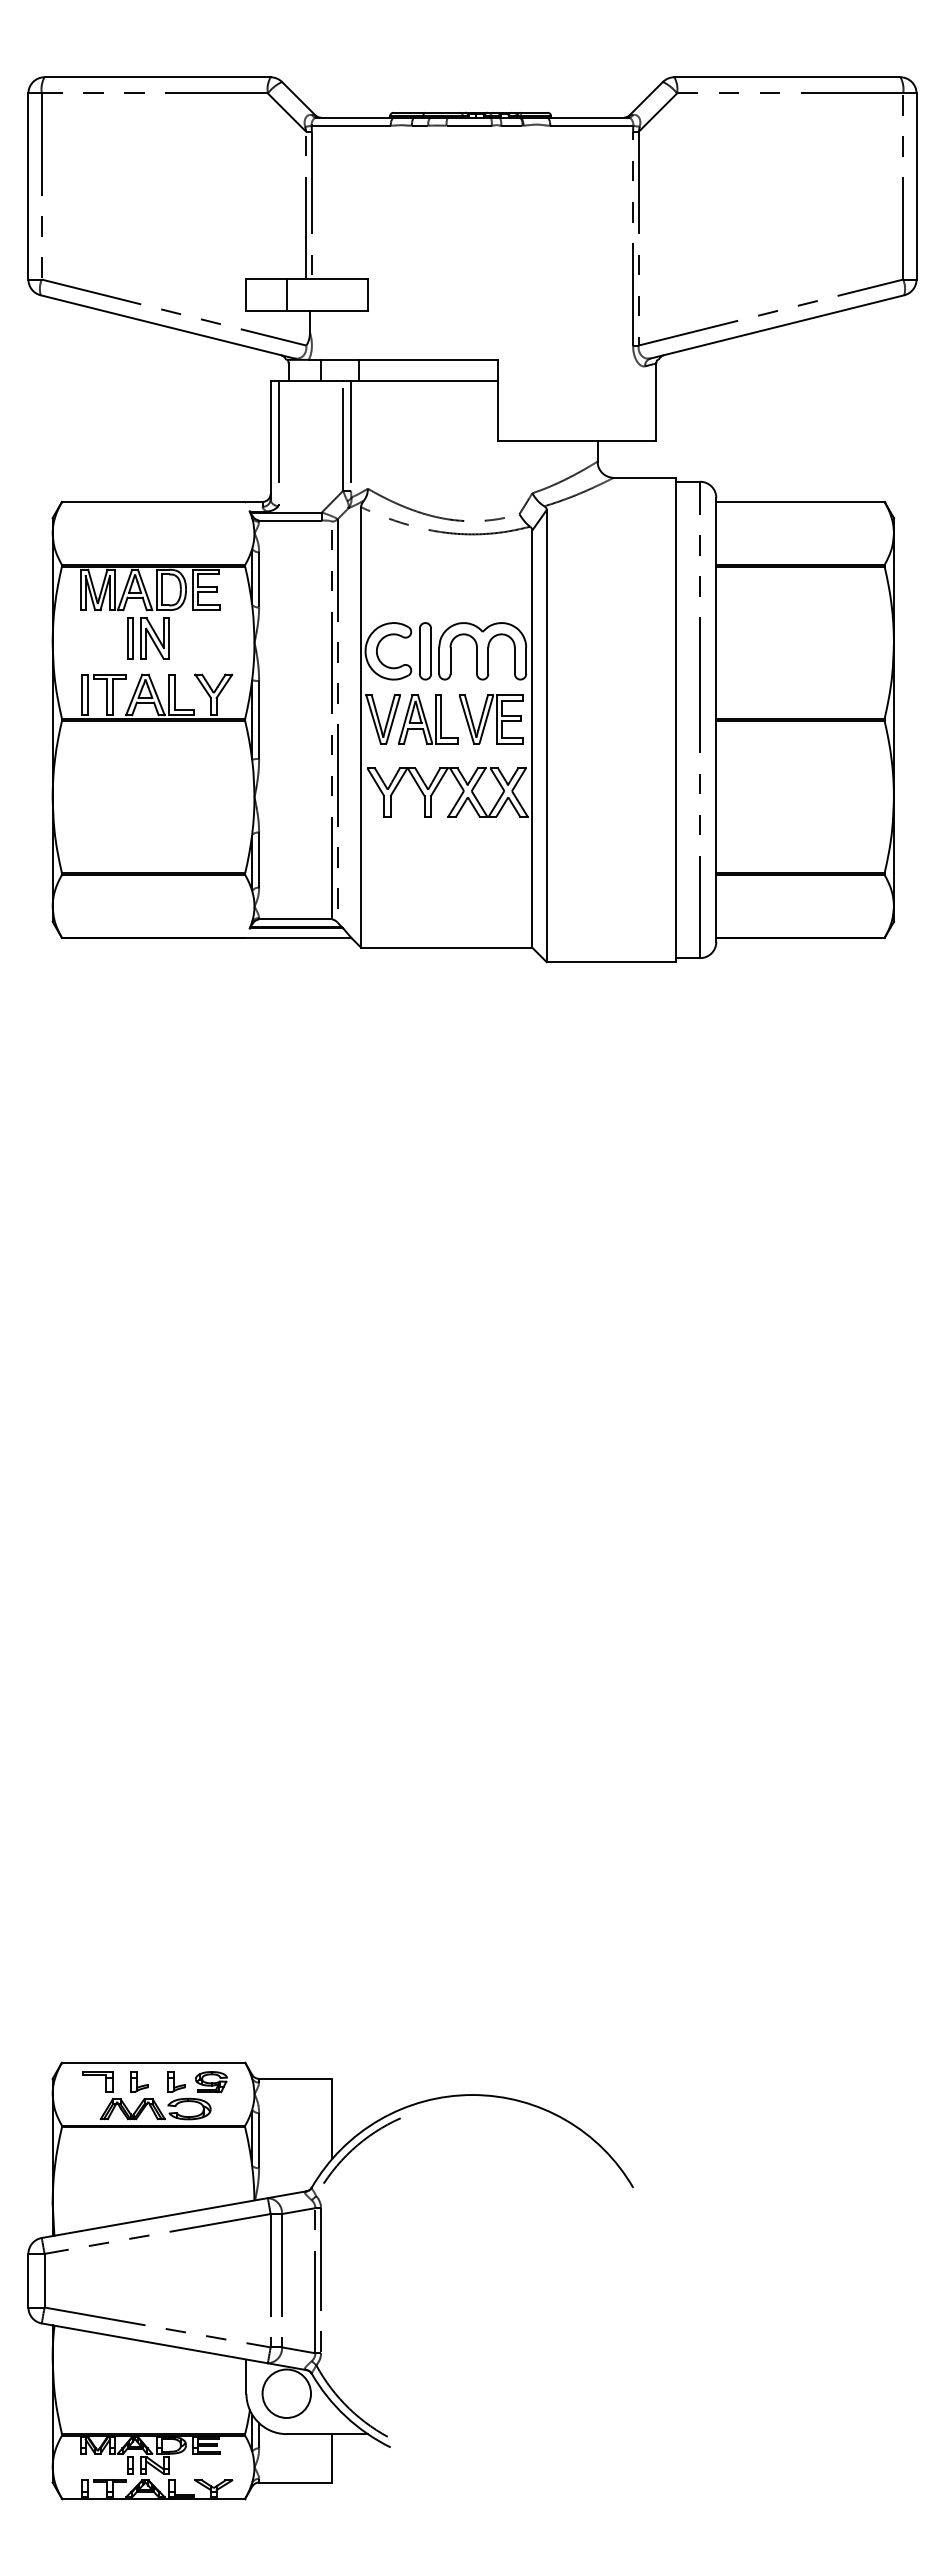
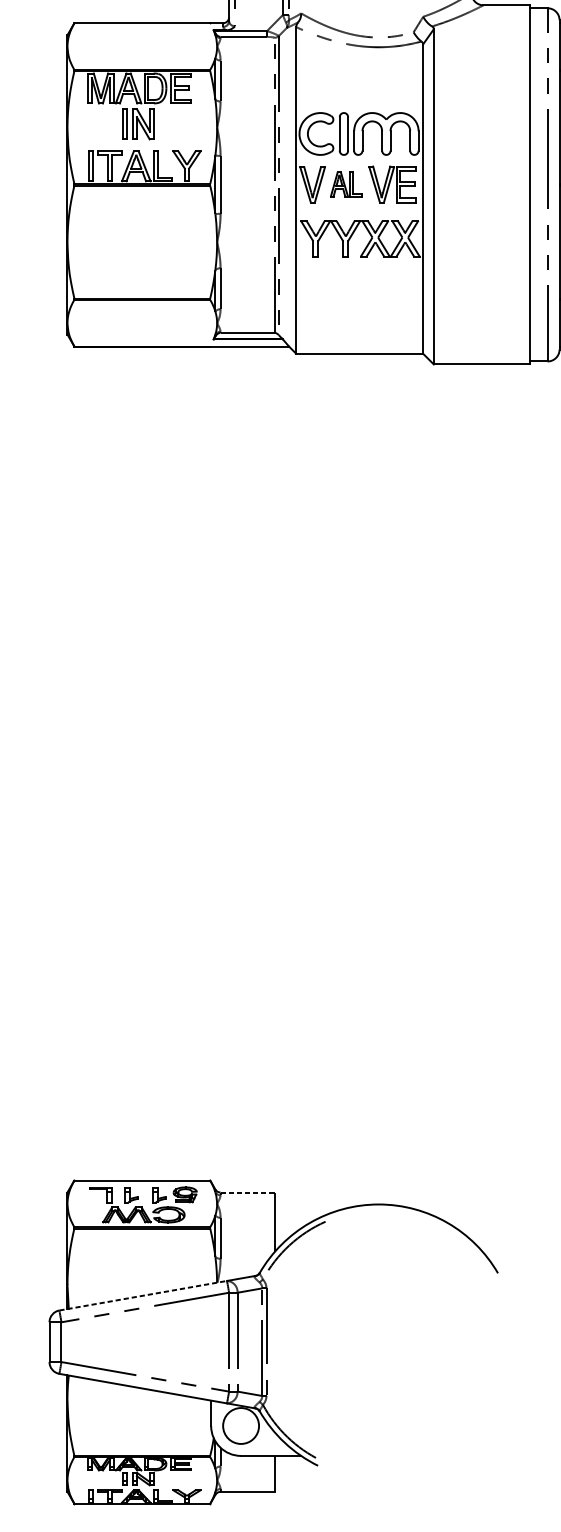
part: (428, 719) -> (346, 184), size x0.7
line: (295, 2078) -> (247, 1192), solid -> dashed
line: (154, 2218) -> (142, 1296), solid -> dashed

